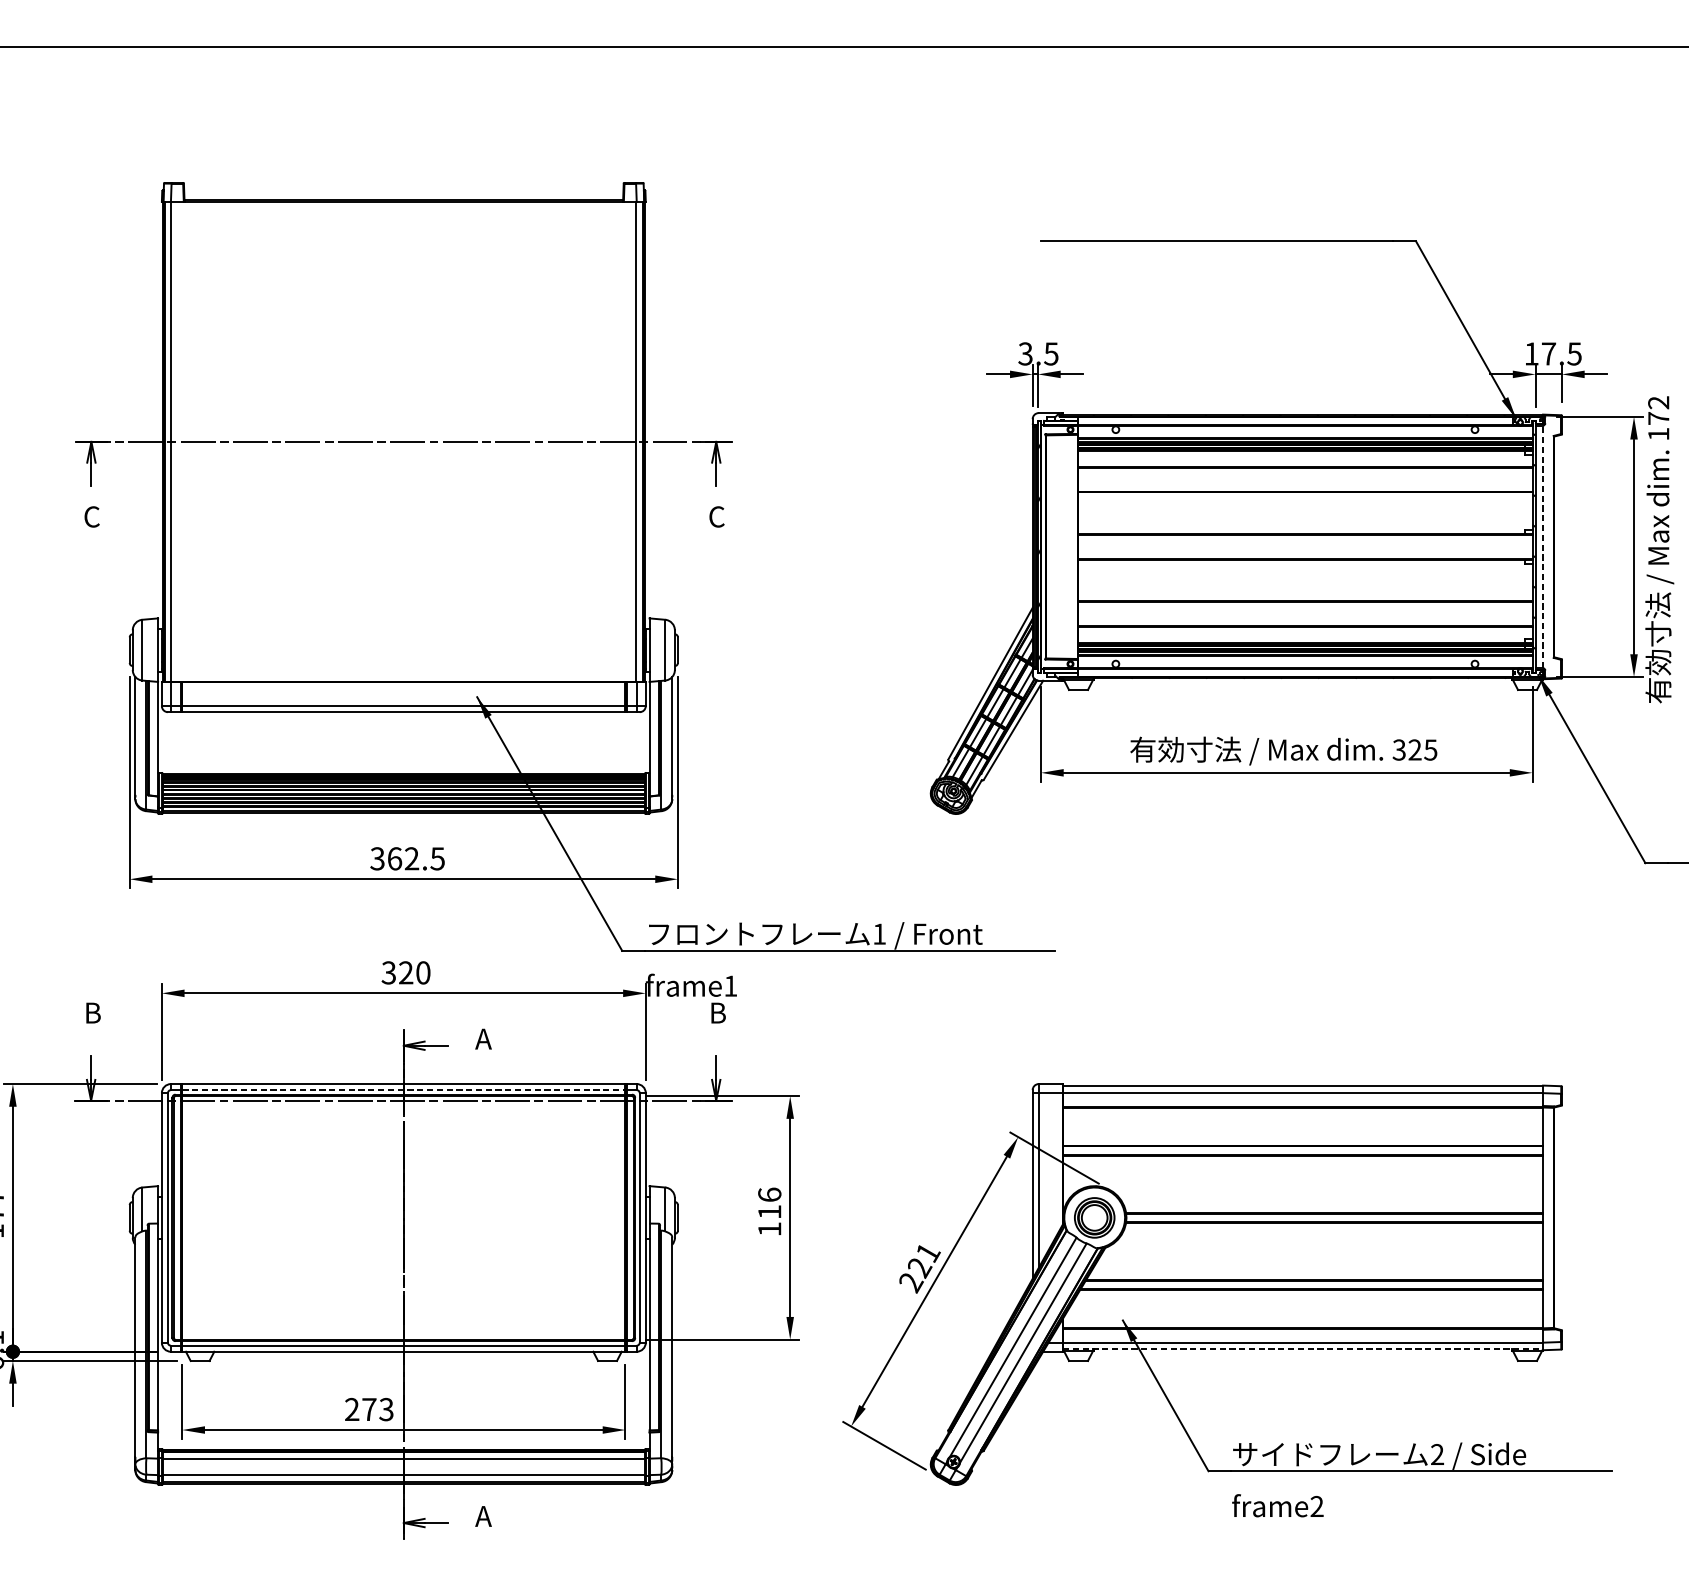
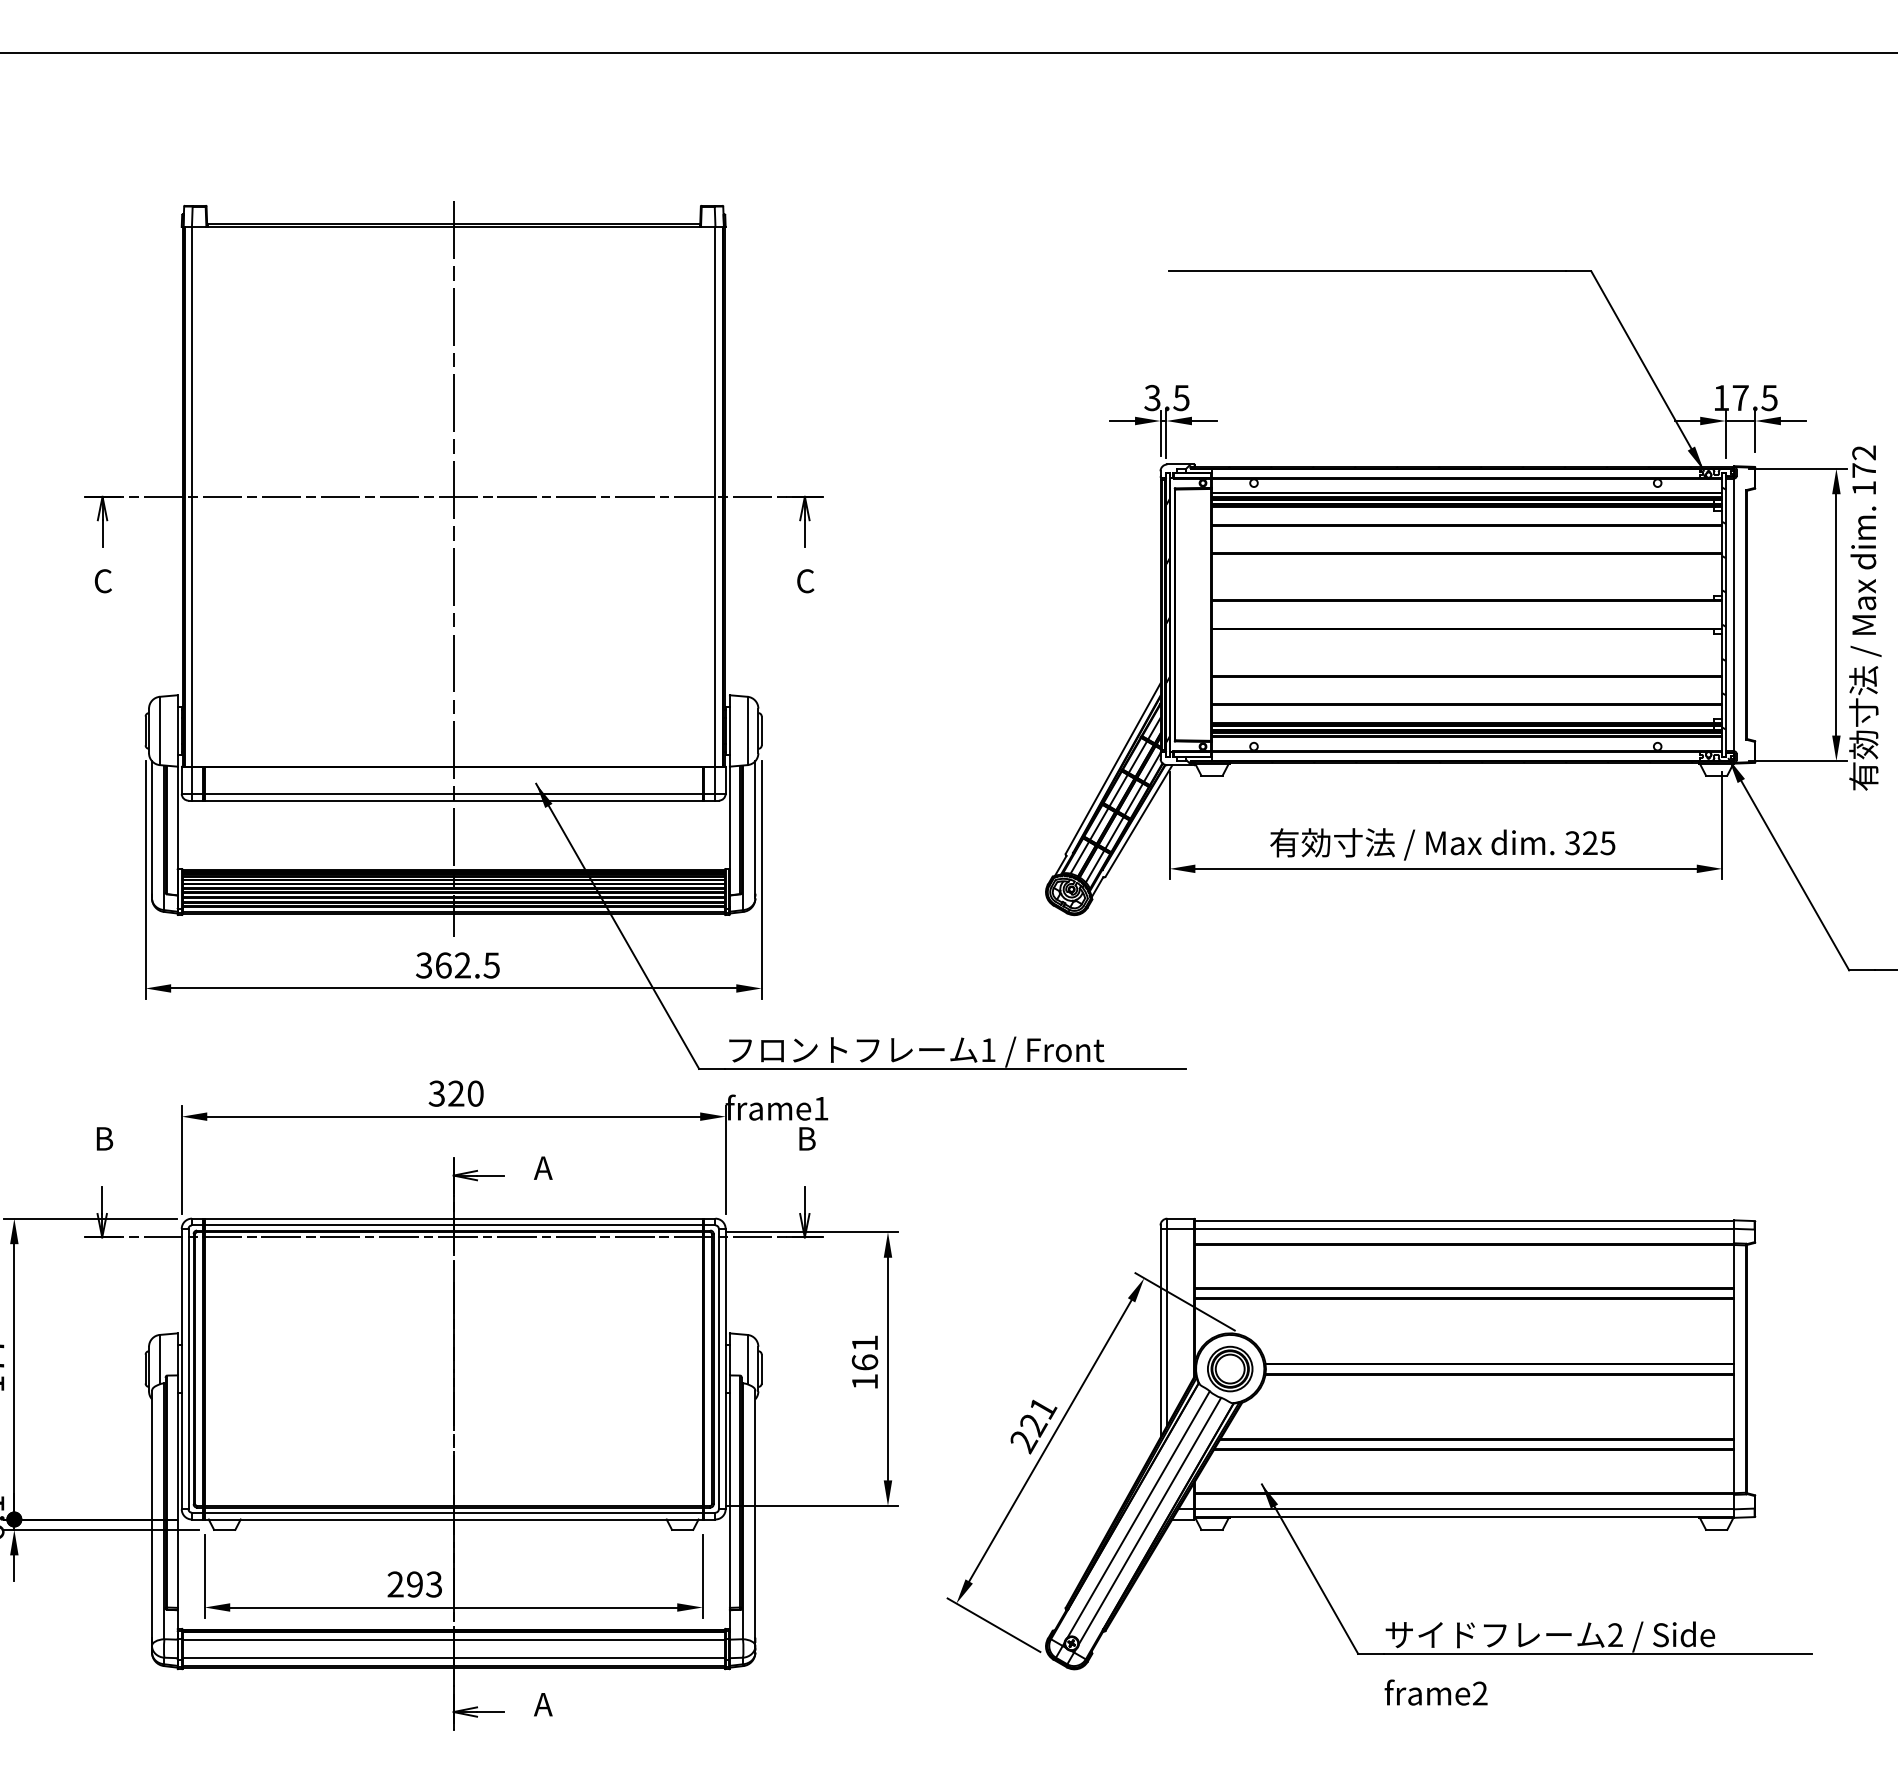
line: (403, 505) -> (453, 568), added
line: (1543, 546) -> (1734, 614), dashed -> solid
line: (404, 1090) -> (454, 1225), dashed -> solid
text: (769, 1203) -> (864, 1352), 116 -> 161
line: (1303, 1349) -> (1464, 1516), dashed -> solid
text: (369, 1409) -> (415, 1584), 273 -> 293

